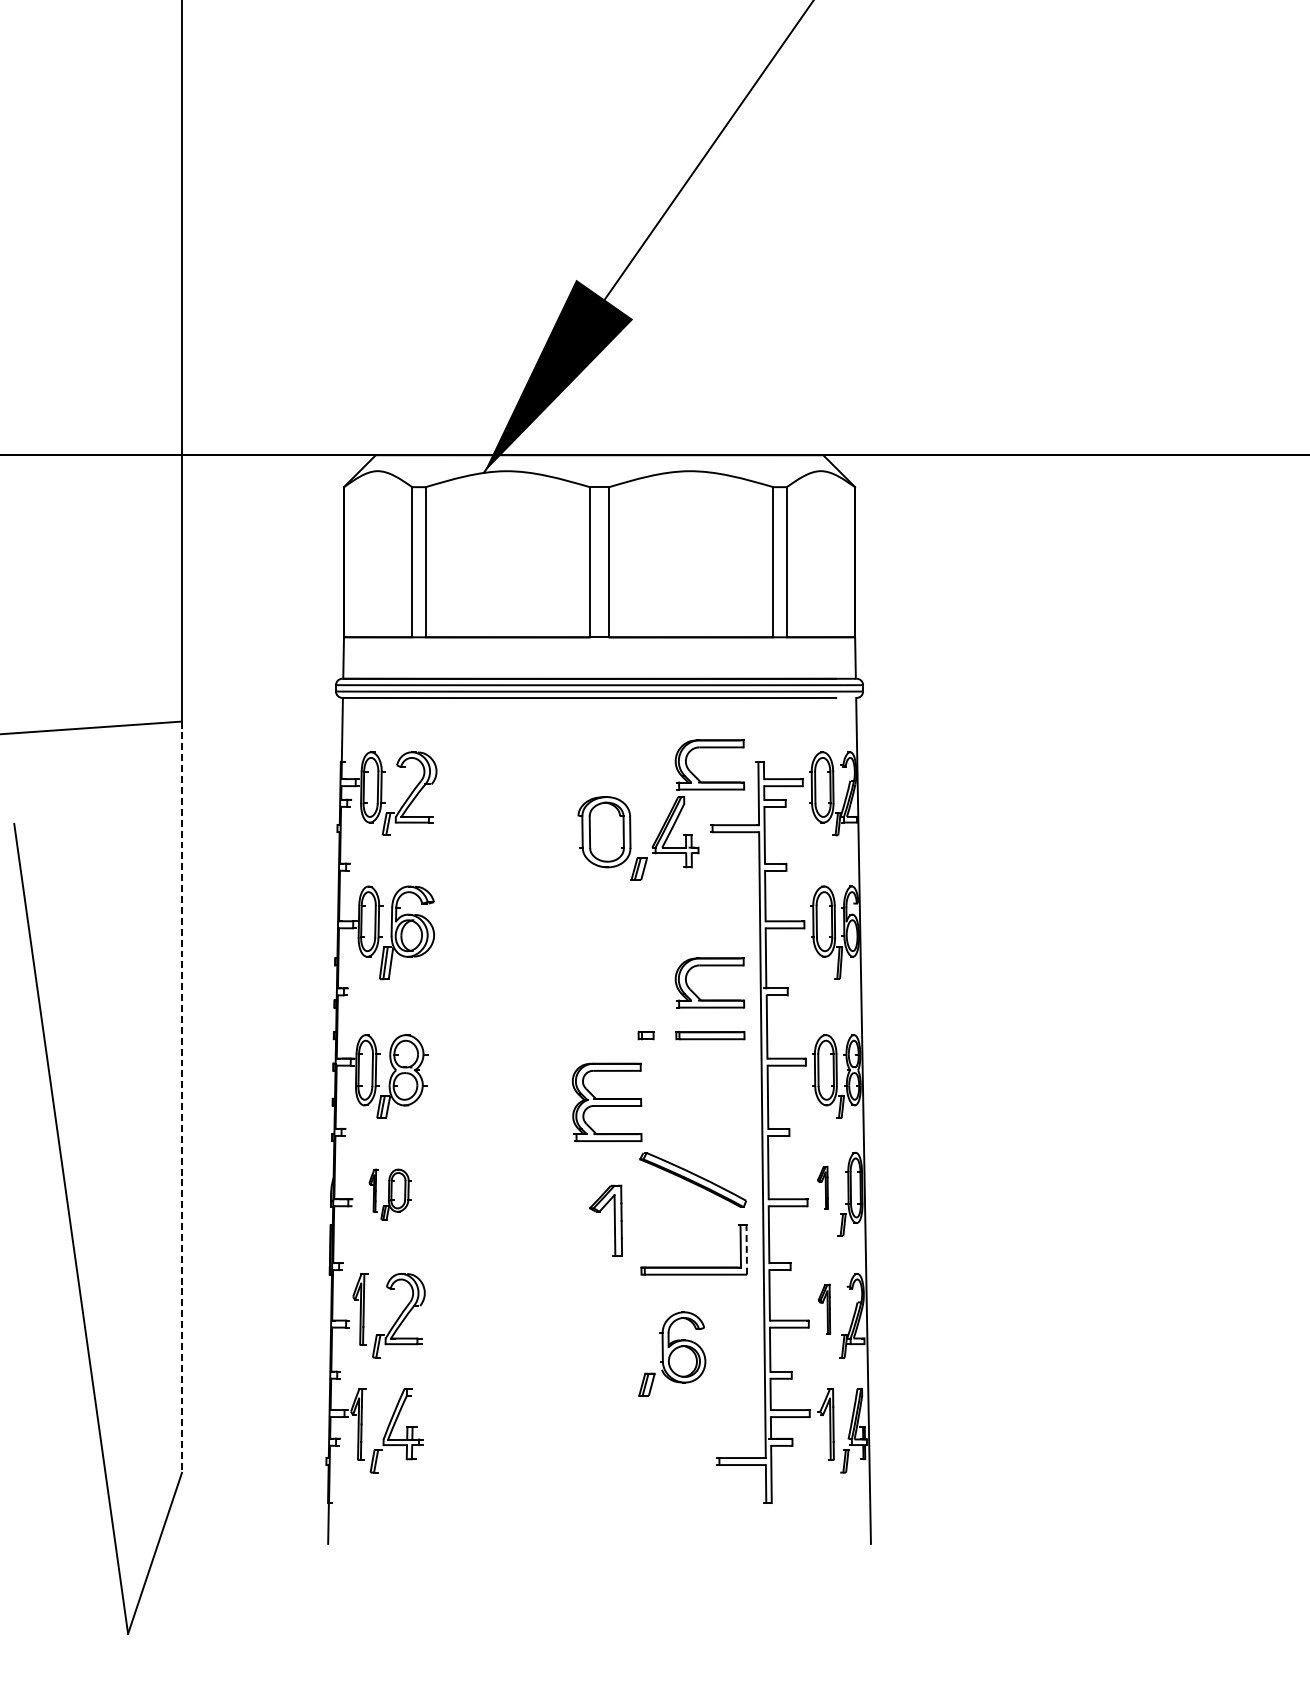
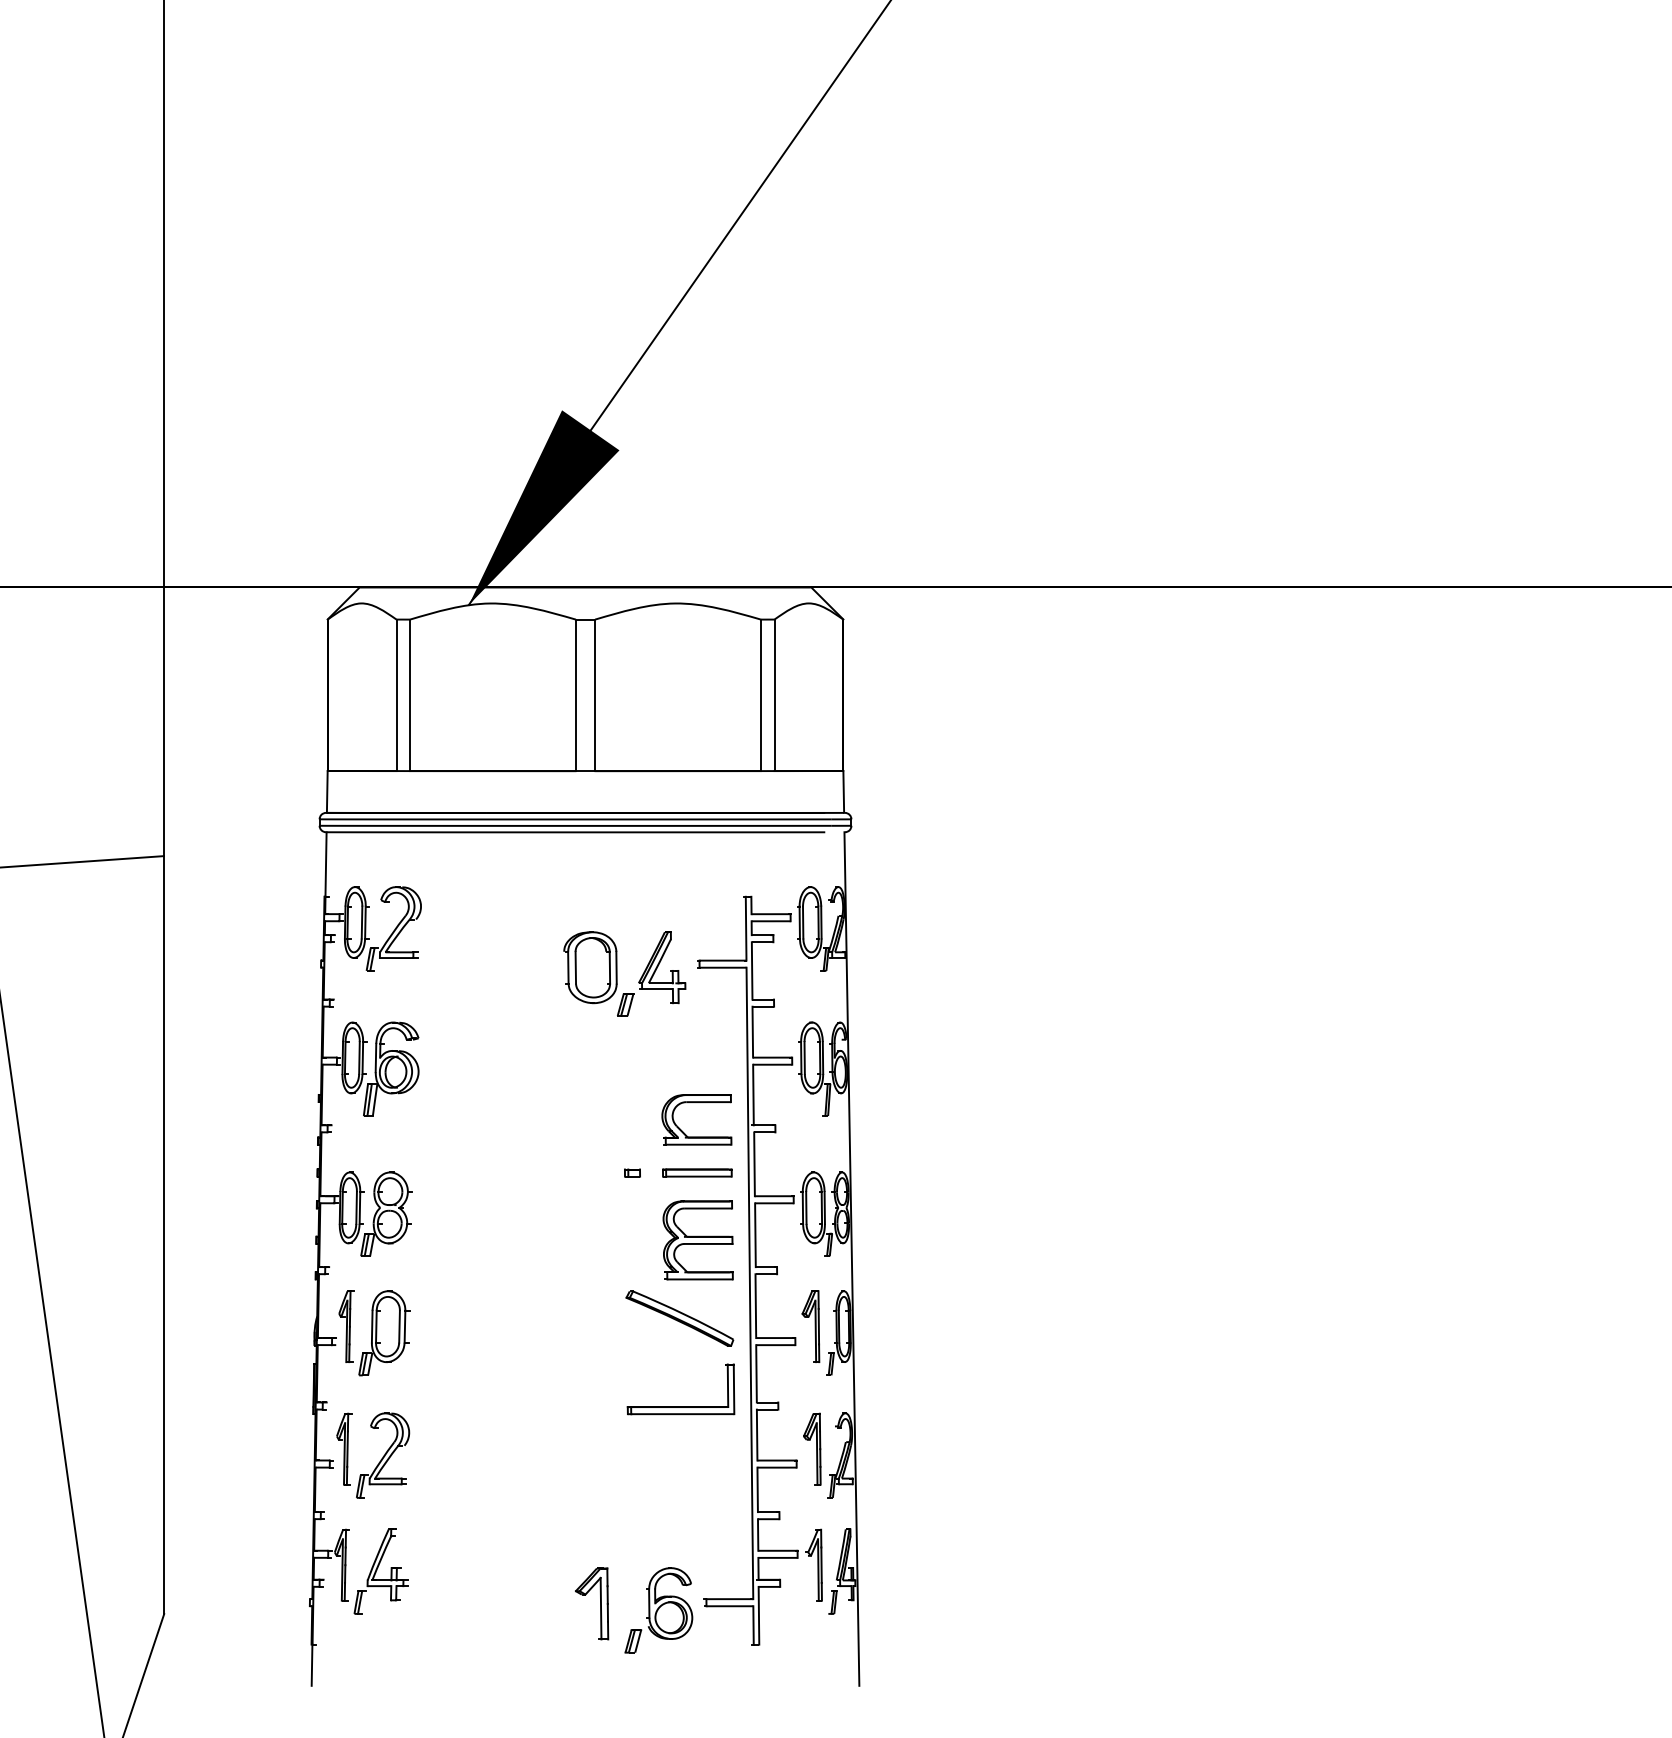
part: (709, 747) -> (696, 882), removed
line: (182, 1097) -> (164, 1235), dashed -> solid
part: (606, 1102) -> (697, 1240), moved
part: (822, 1187) -> (810, 1326), size x1.67
part: (390, 1194) -> (374, 1333), size x1.67
part: (614, 1220) -> (600, 1603), moved
line: (747, 1250) -> (734, 1389), dashed -> solid
part: (824, 1308) -> (812, 1448), size x1.43
part: (671, 1354) -> (658, 1610), moved

